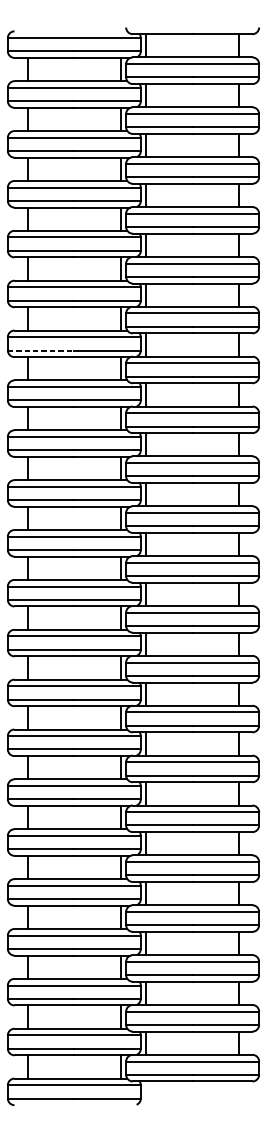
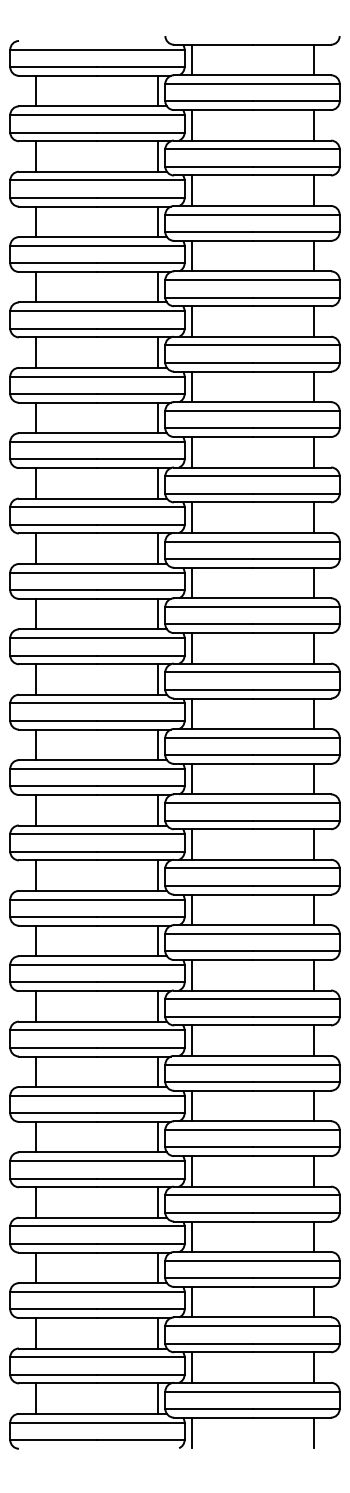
line: (40, 350) -> (53, 459), dashed -> solid
line: (146, 1092) -> (191, 1432), added
line: (239, 1092) -> (313, 1432), added

